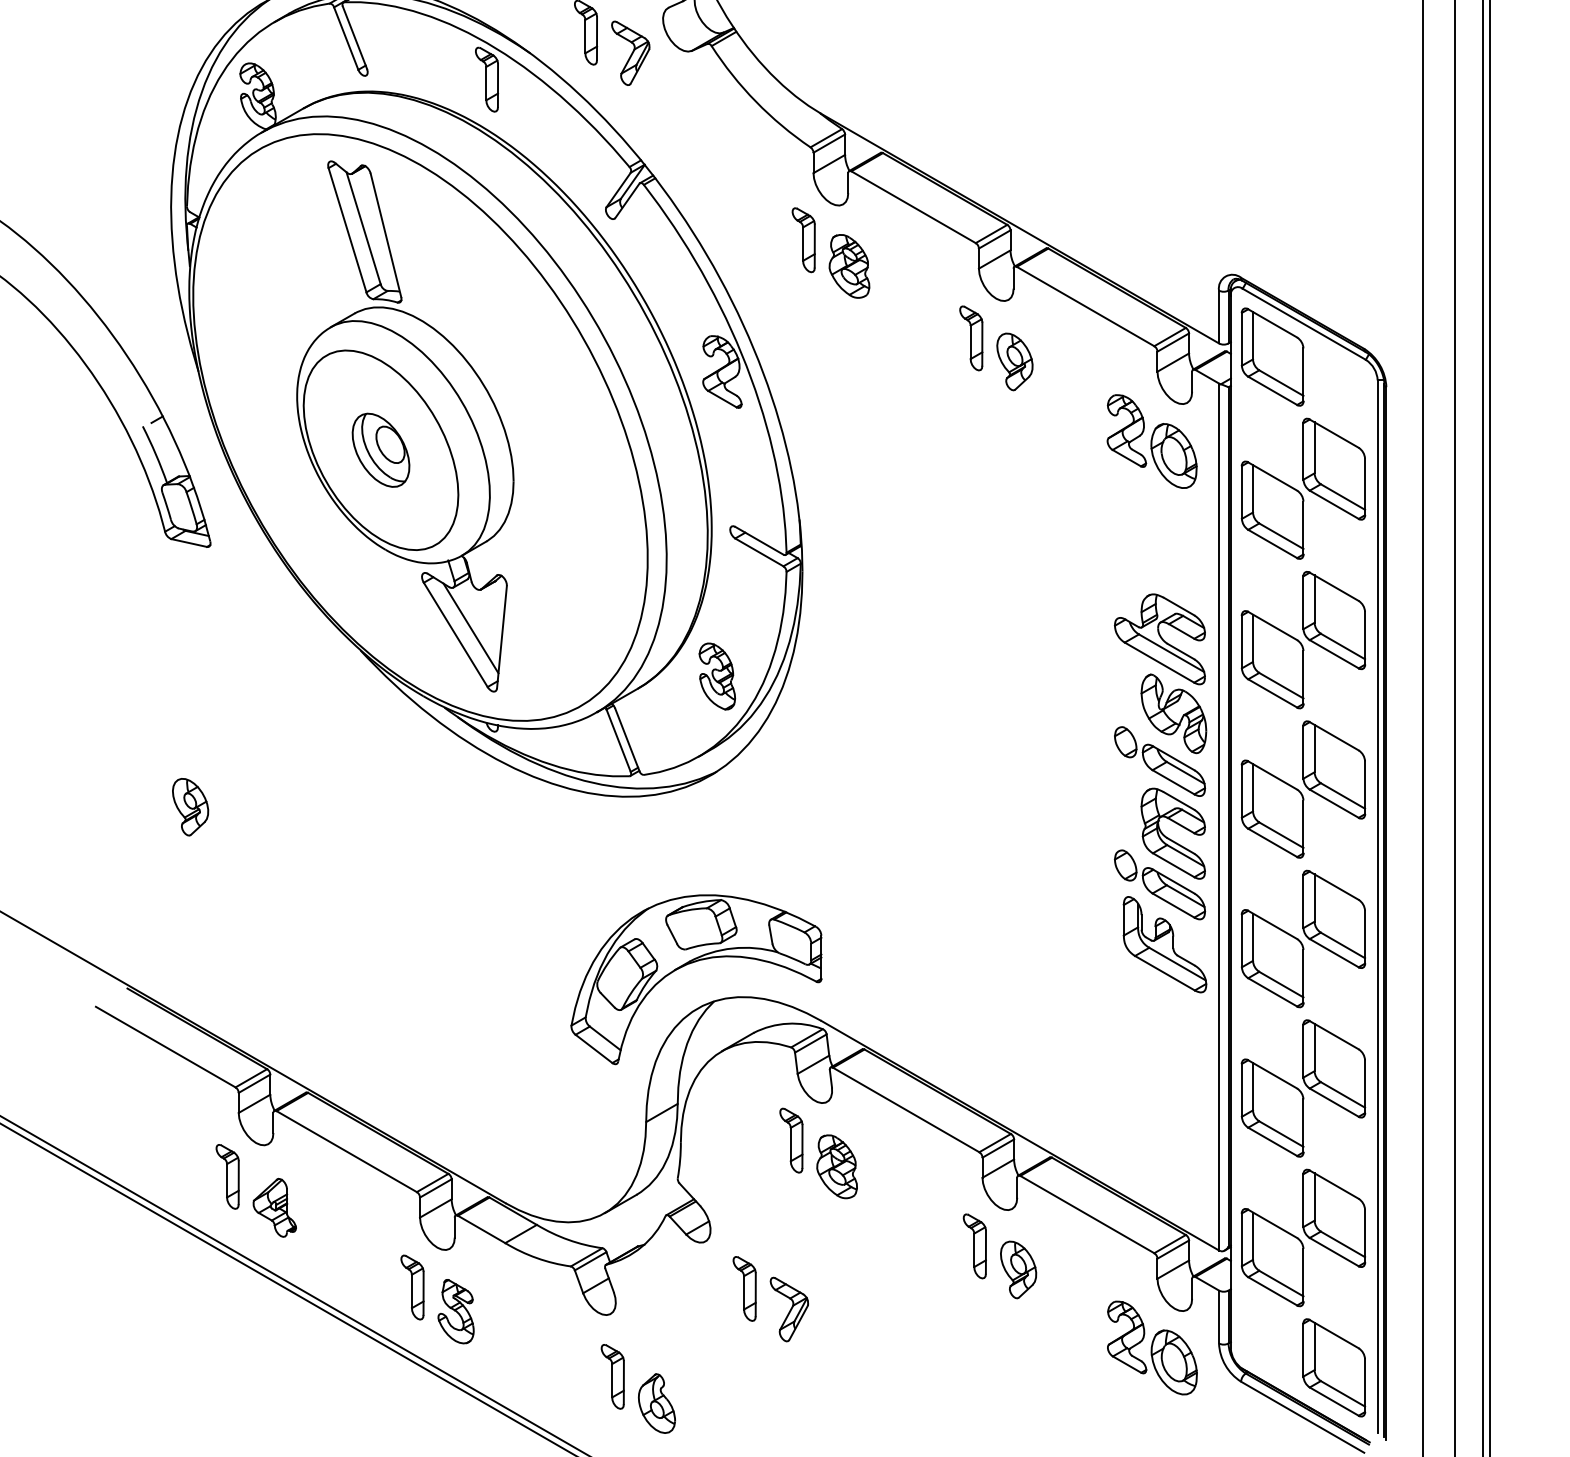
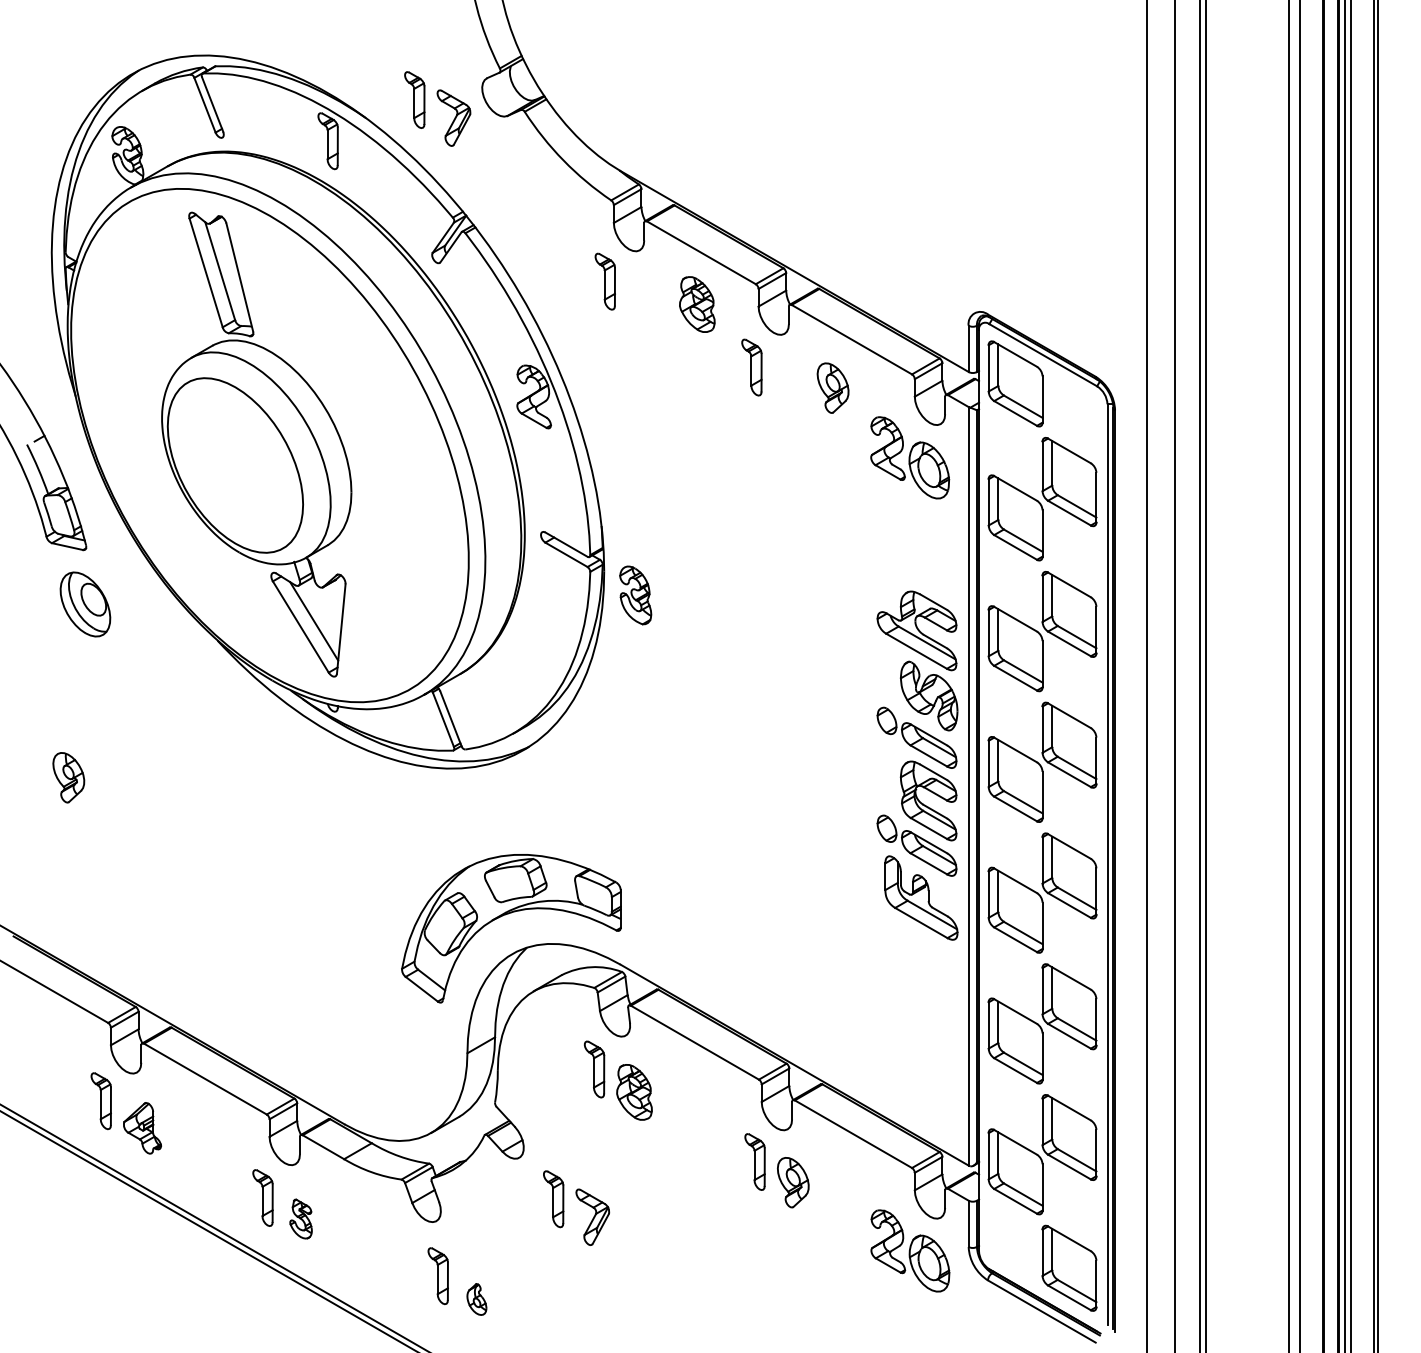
part: (849, 266) -> (697, 304), moved
part: (1014, 361) -> (832, 387), moved
part: (381, 450) -> (85, 604), moved
part: (717, 676) -> (635, 595), moved
part: (455, 1310) -> (300, 1218), size x0.7
part: (656, 1403) -> (476, 1299), size x0.6

